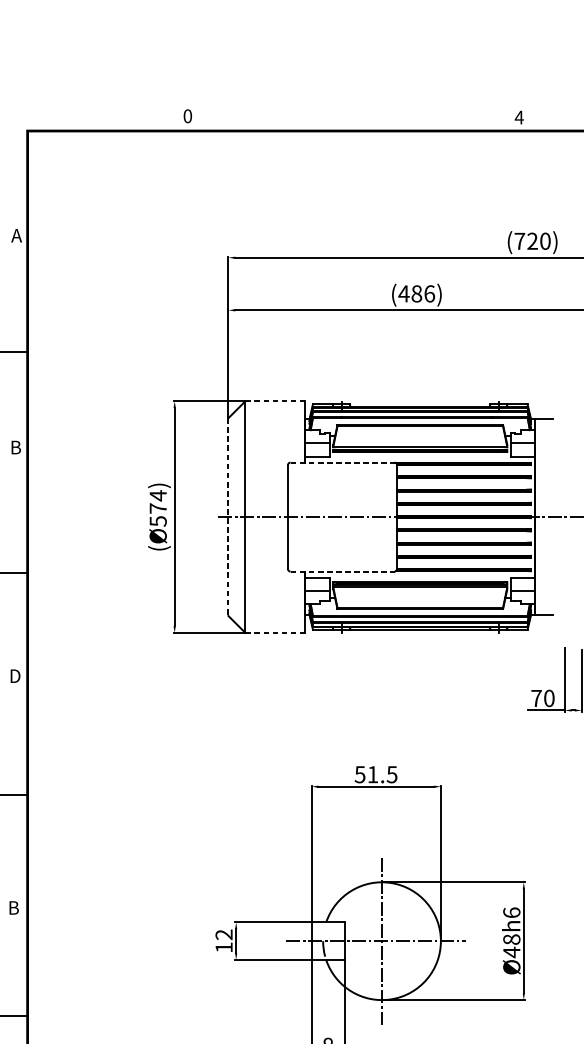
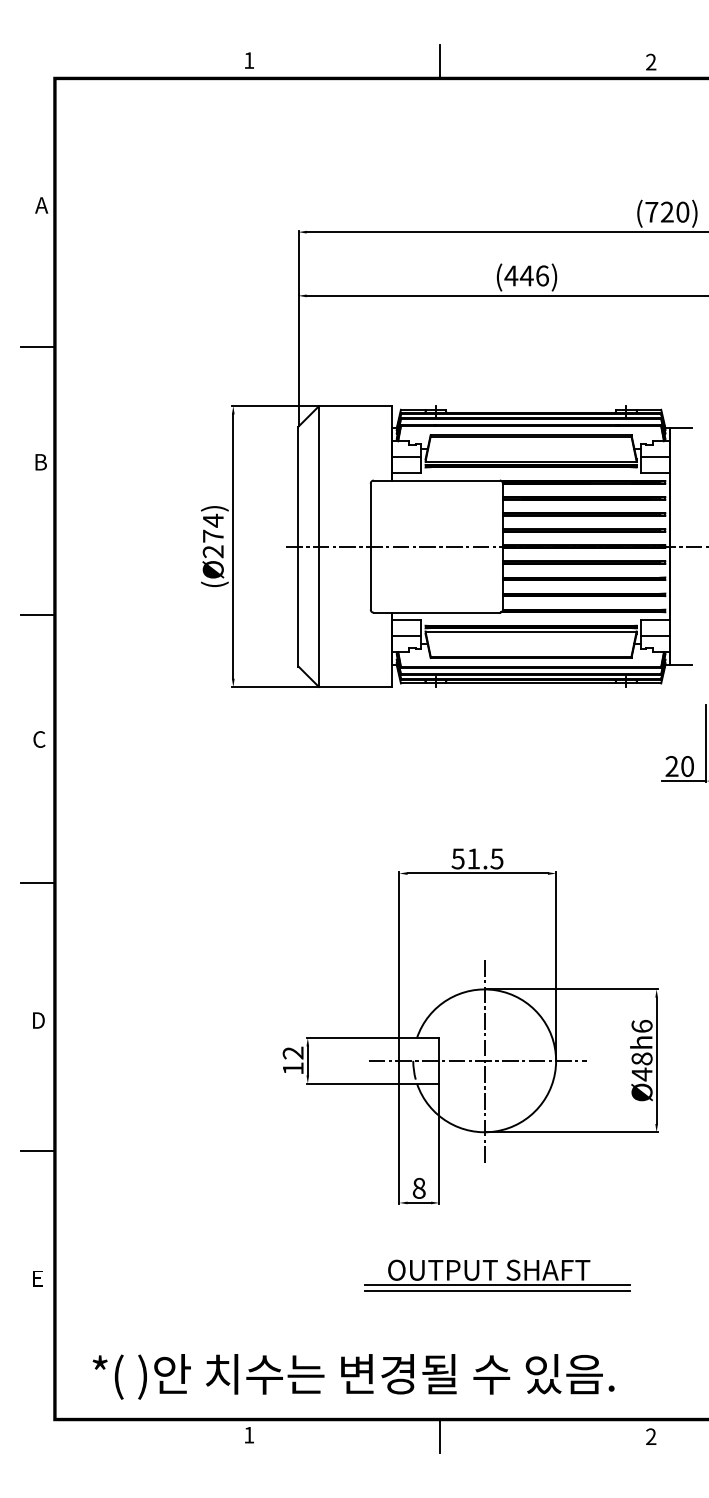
text: (188, 116) -> (249, 60), 0 -> 1
line: (344, 117) -> (439, 61), added
text: (518, 117) -> (650, 61), 4 -> 2
text: (416, 293) -> (526, 275), (486) -> (446)
line: (275, 401) -> (355, 406), dashed -> solid
line: (343, 462) -> (437, 480), dashed -> solid
line: (228, 517) -> (298, 546), dashed -> solid
text: (157, 521) -> (212, 551), (Ø574) -> (Ø274)
line: (343, 571) -> (437, 612), dashed -> solid
line: (275, 633) -> (355, 687), dashed -> solid
text: (14, 676) -> (39, 739), D -> C
text: (536, 698) -> (671, 766), 70 -> 20
text: (14, 907) -> (39, 1020), B -> D

